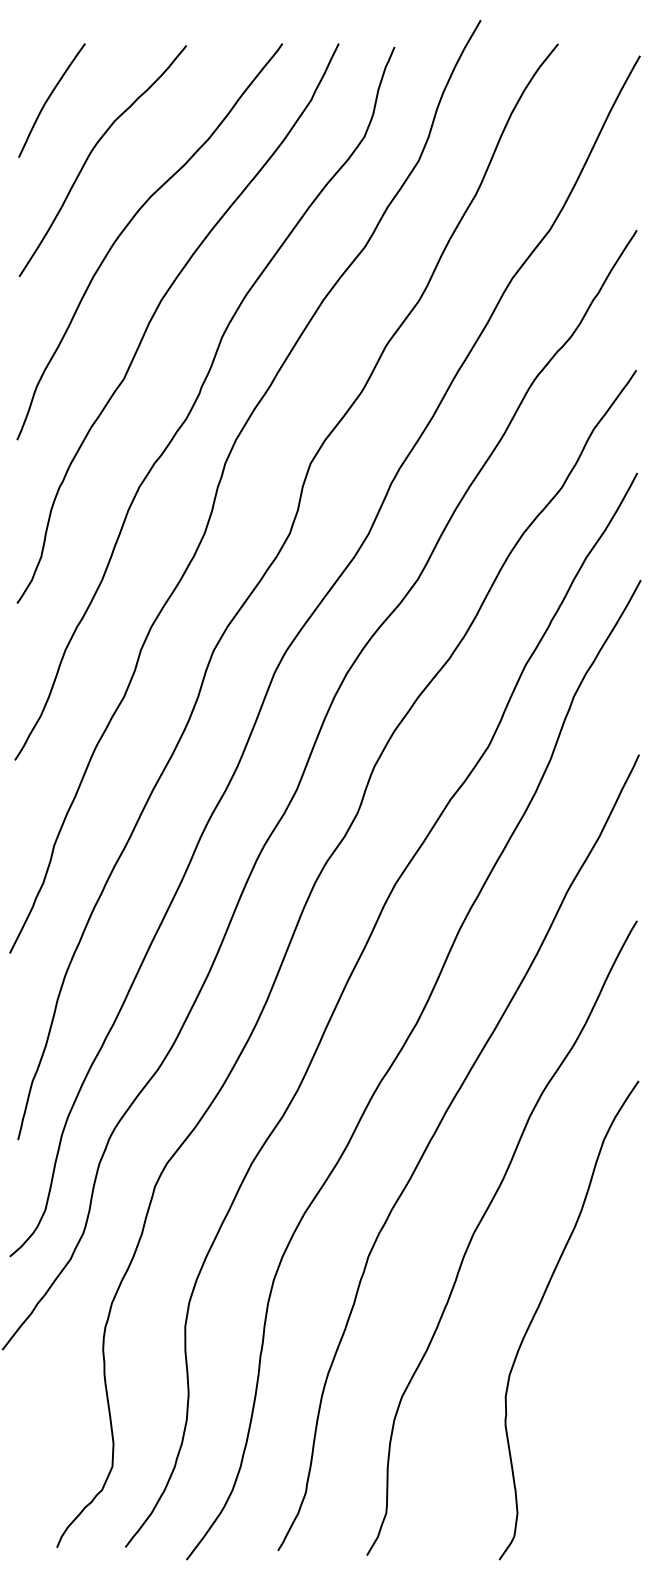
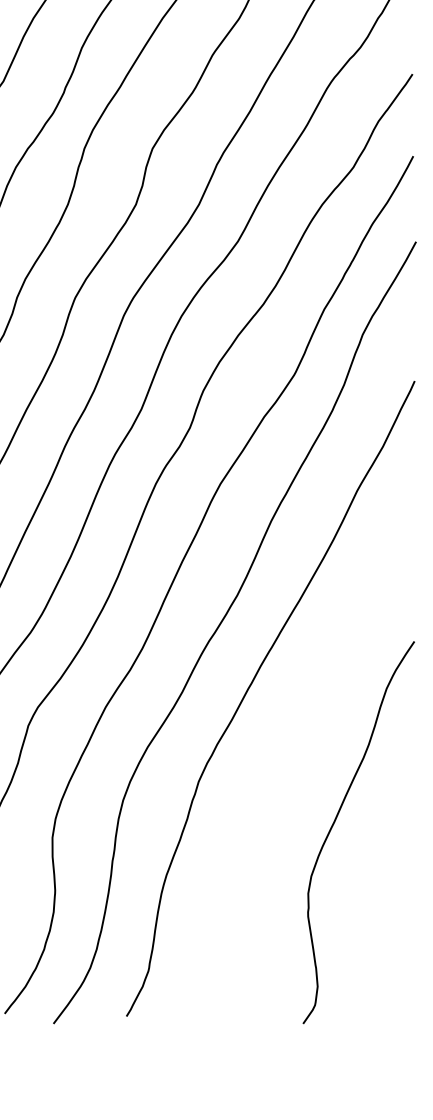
curve: (479, 1225) -> (287, 756), removed

